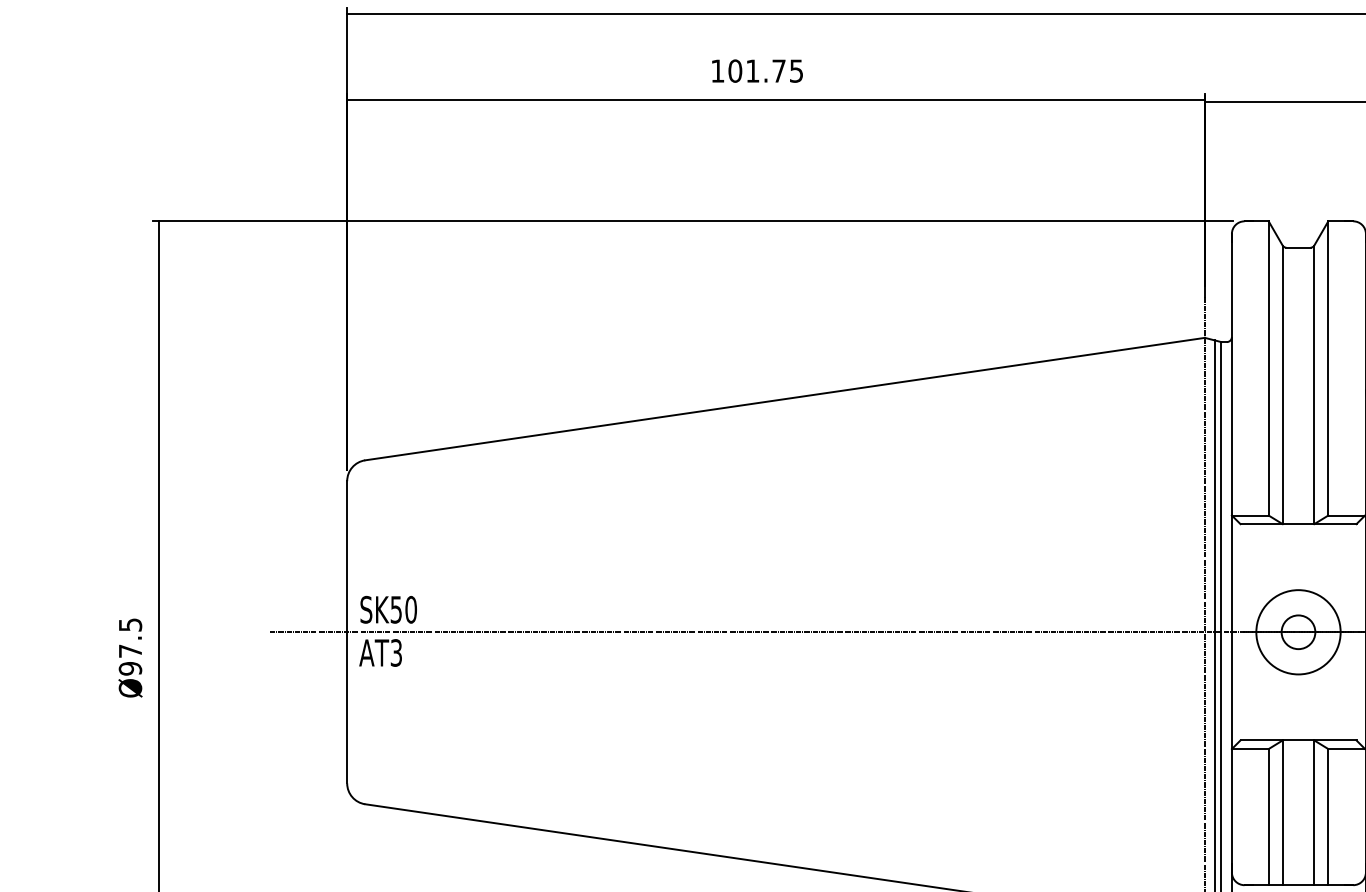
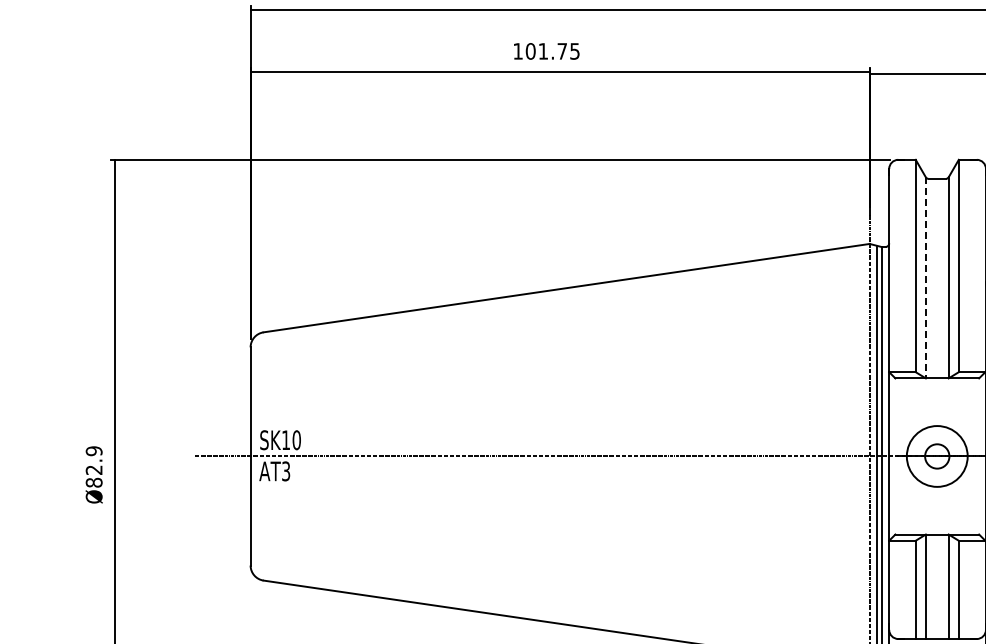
line: (1282, 384) -> (925, 277), solid -> dashed
text: (395, 610) -> (285, 440), SK50 -> SK10
text: (129, 646) -> (93, 466), Ø97.5 -> Ø82.9

